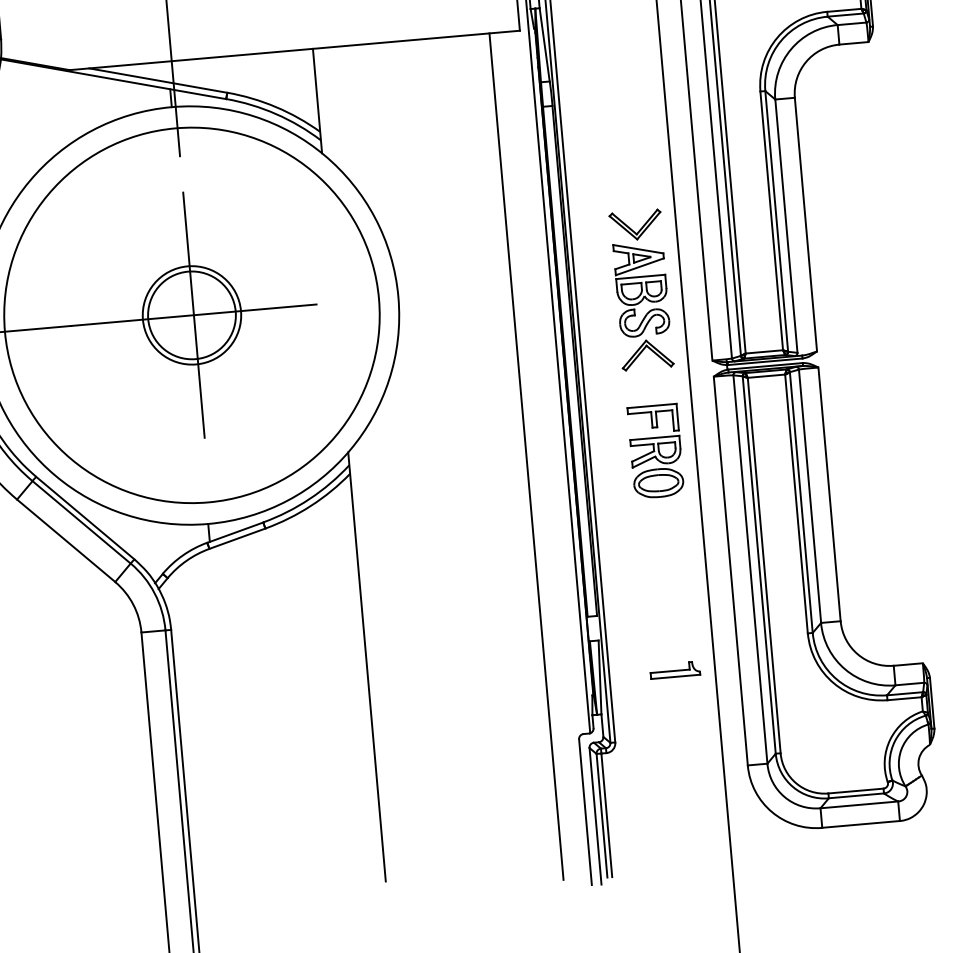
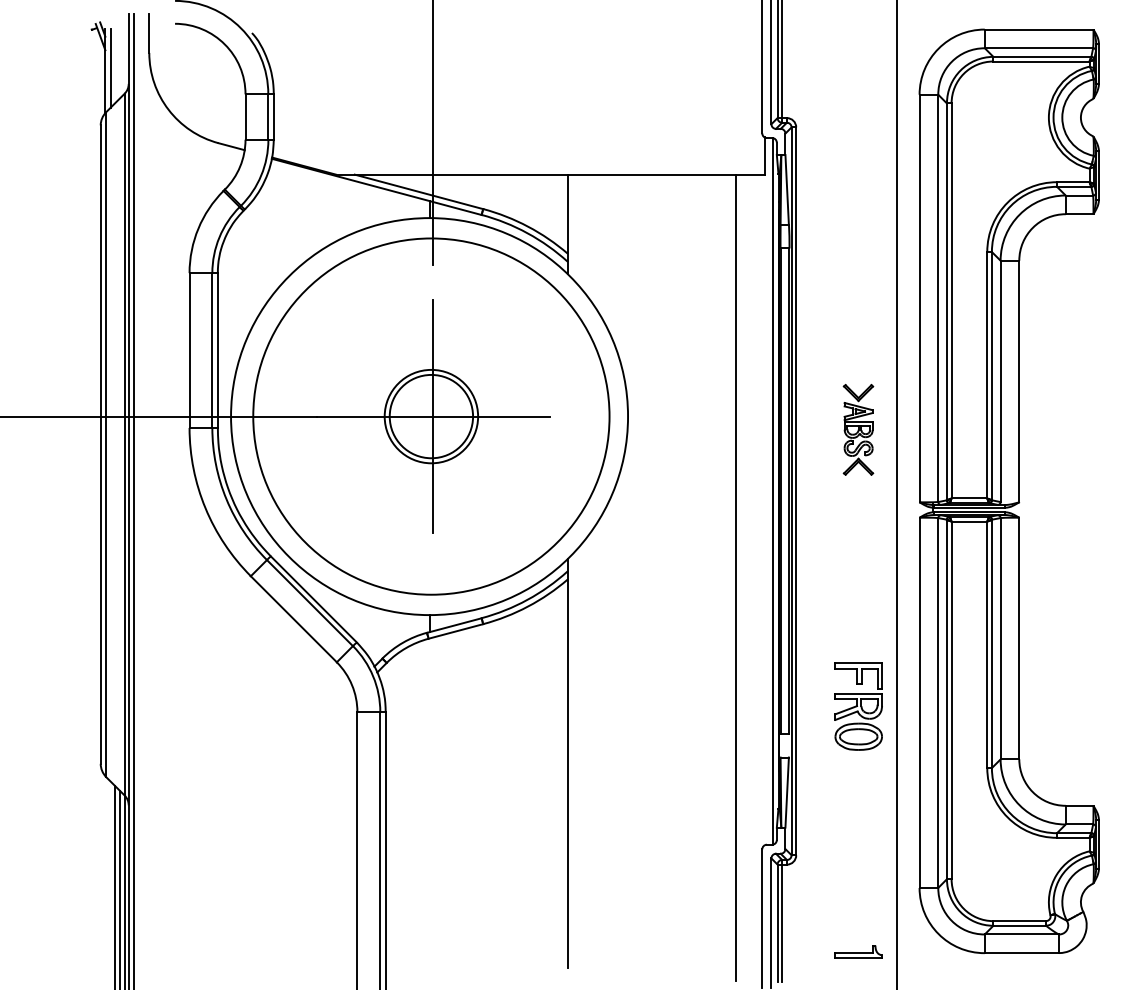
part: (641, 289) -> (858, 429), size x0.6
part: (655, 451) -> (858, 706), moved
part: (674, 669) -> (858, 951), moved

